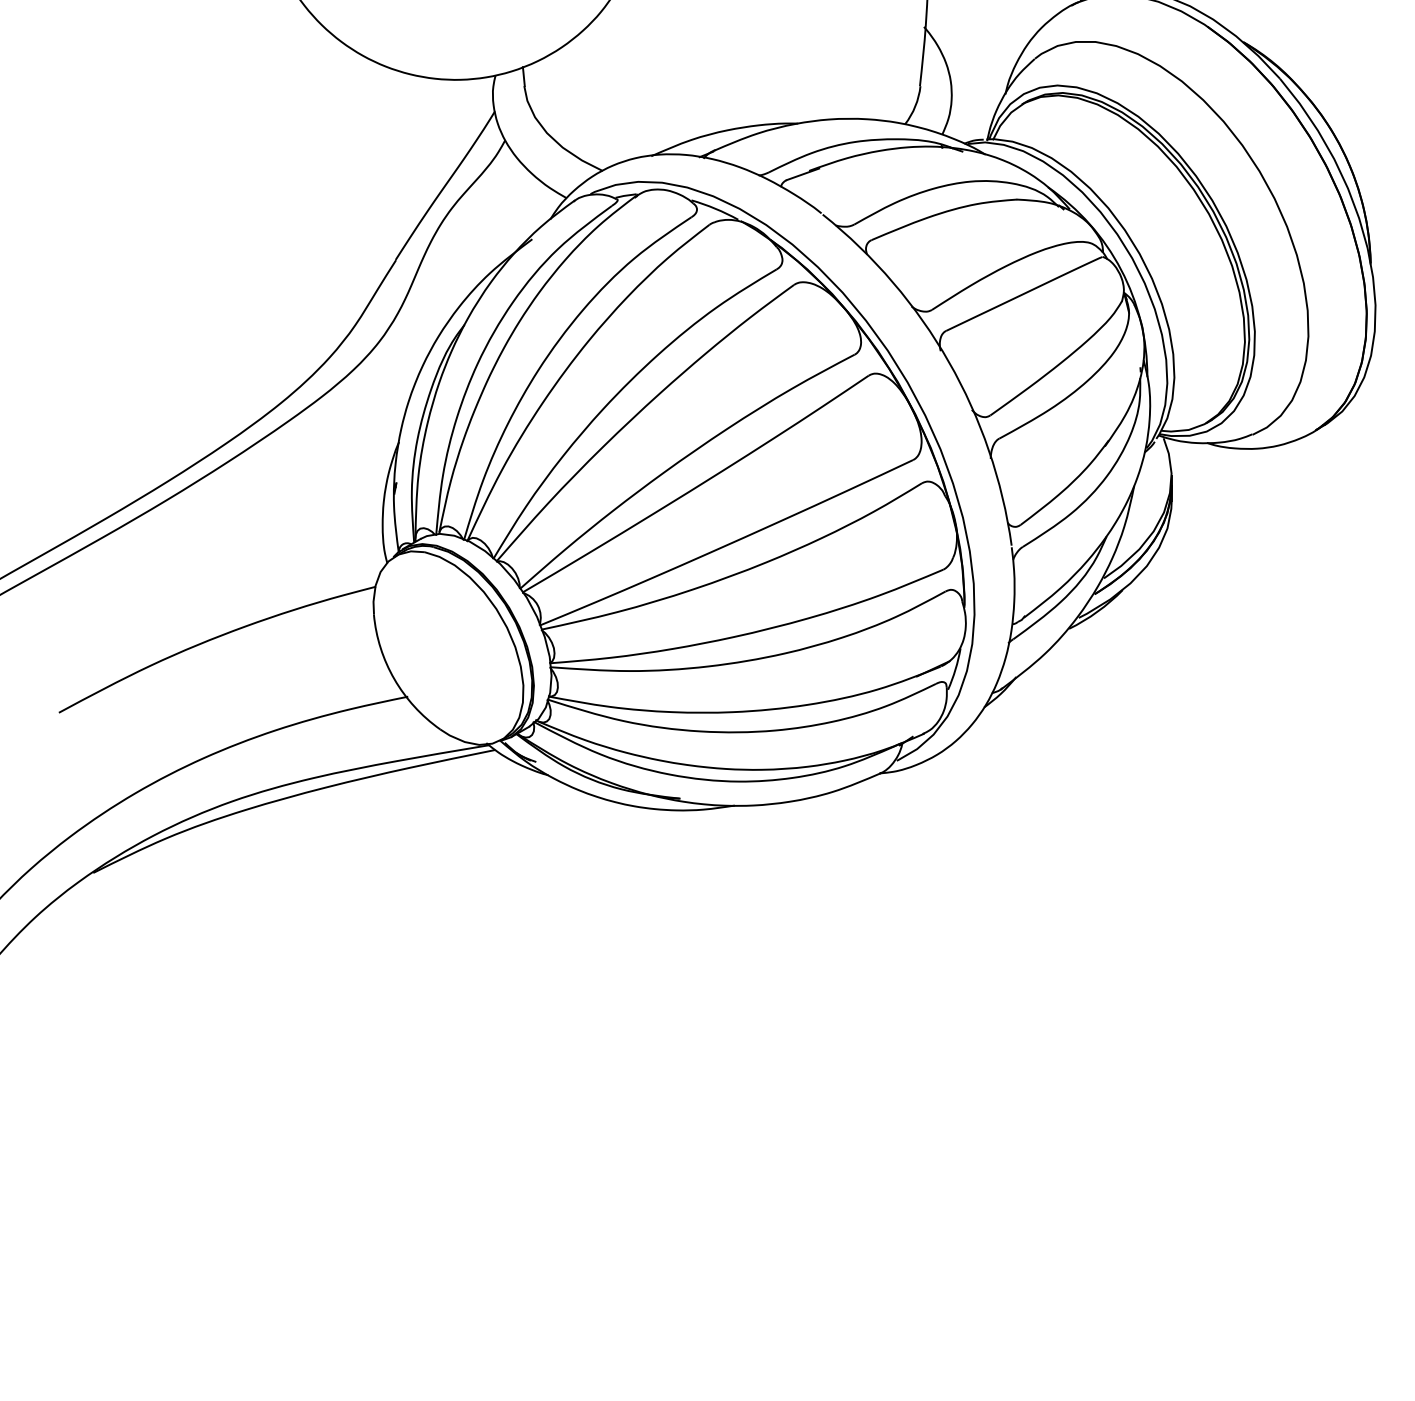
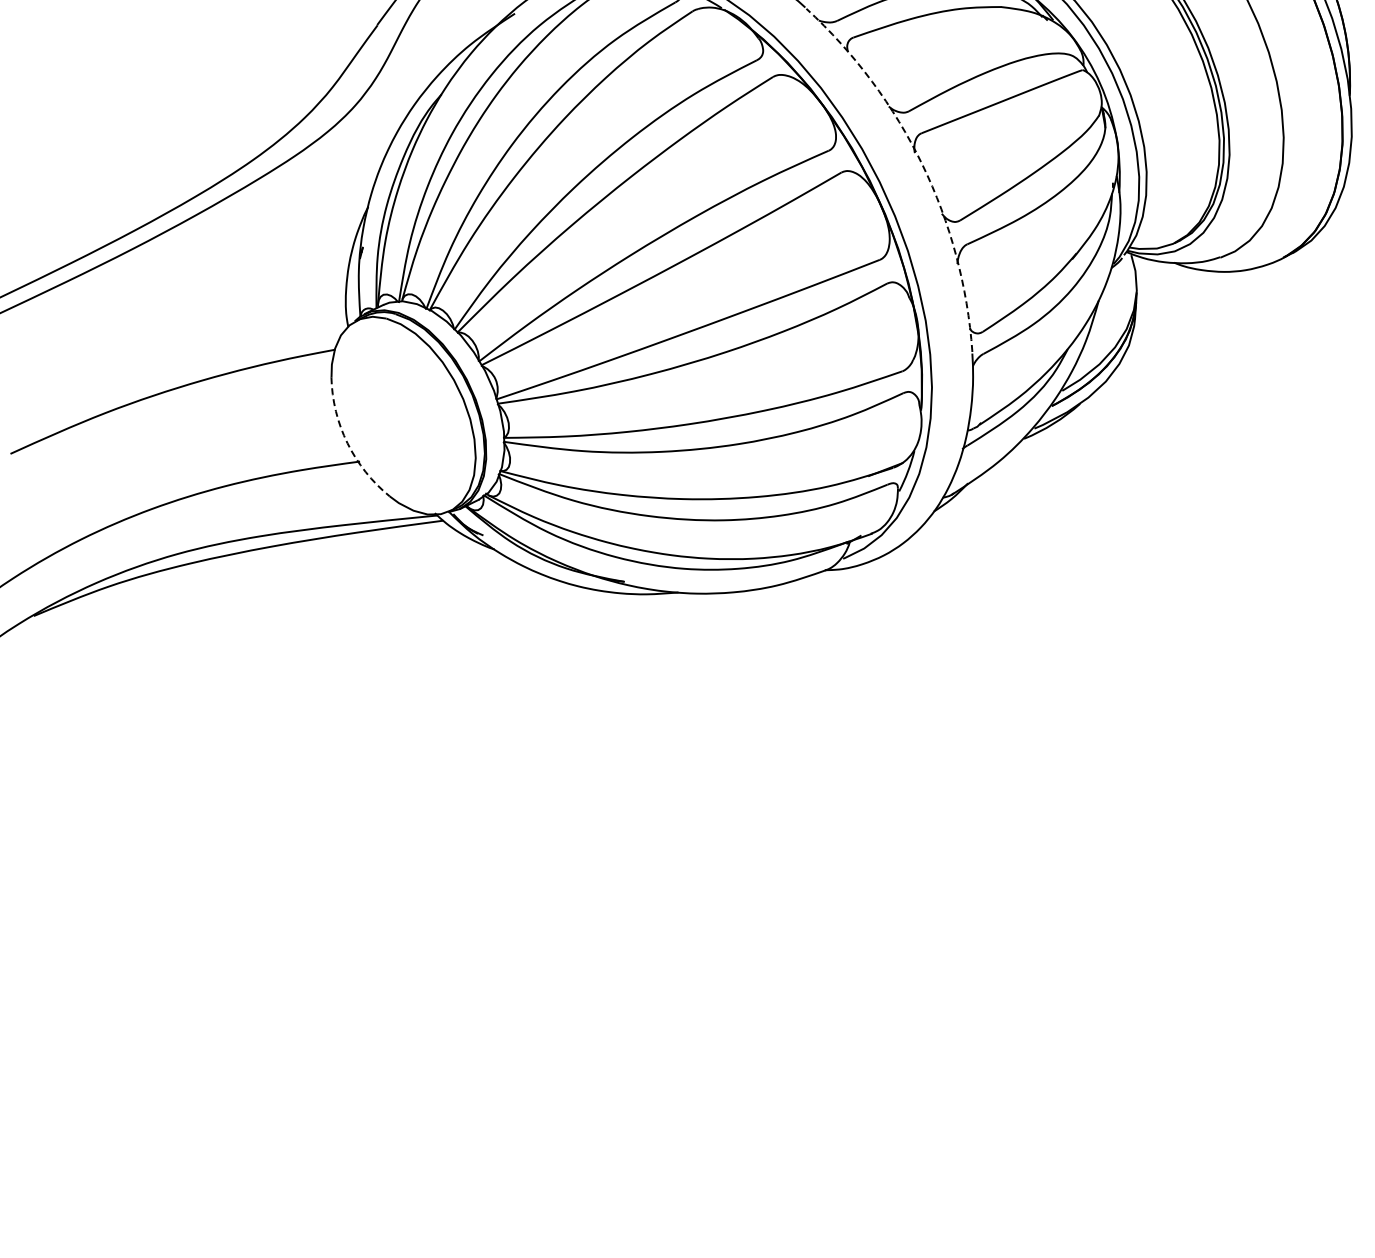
arc: (948, 362) -> (921, 164), solid -> dashed
arc: (394, 679) -> (347, 443), solid -> dashed

